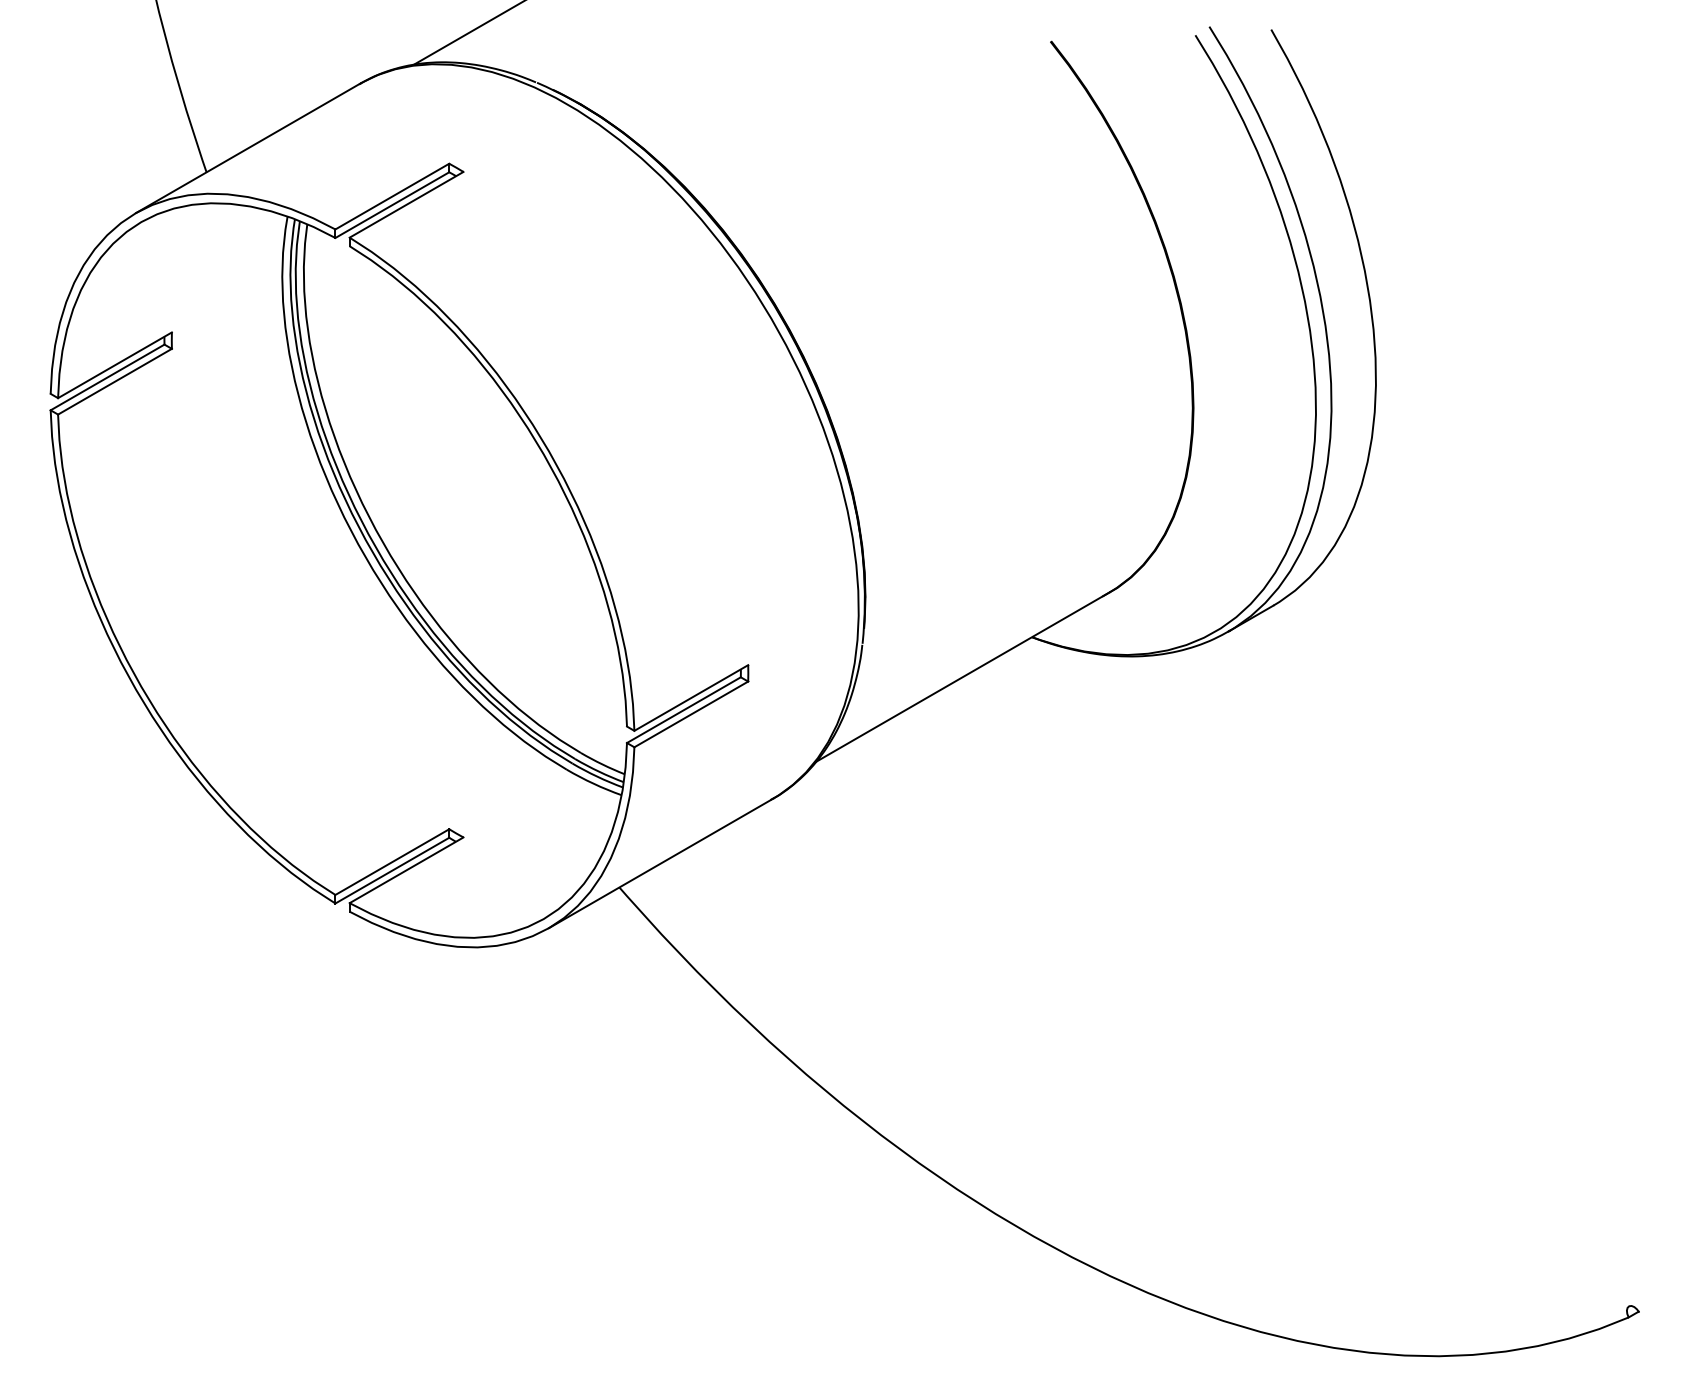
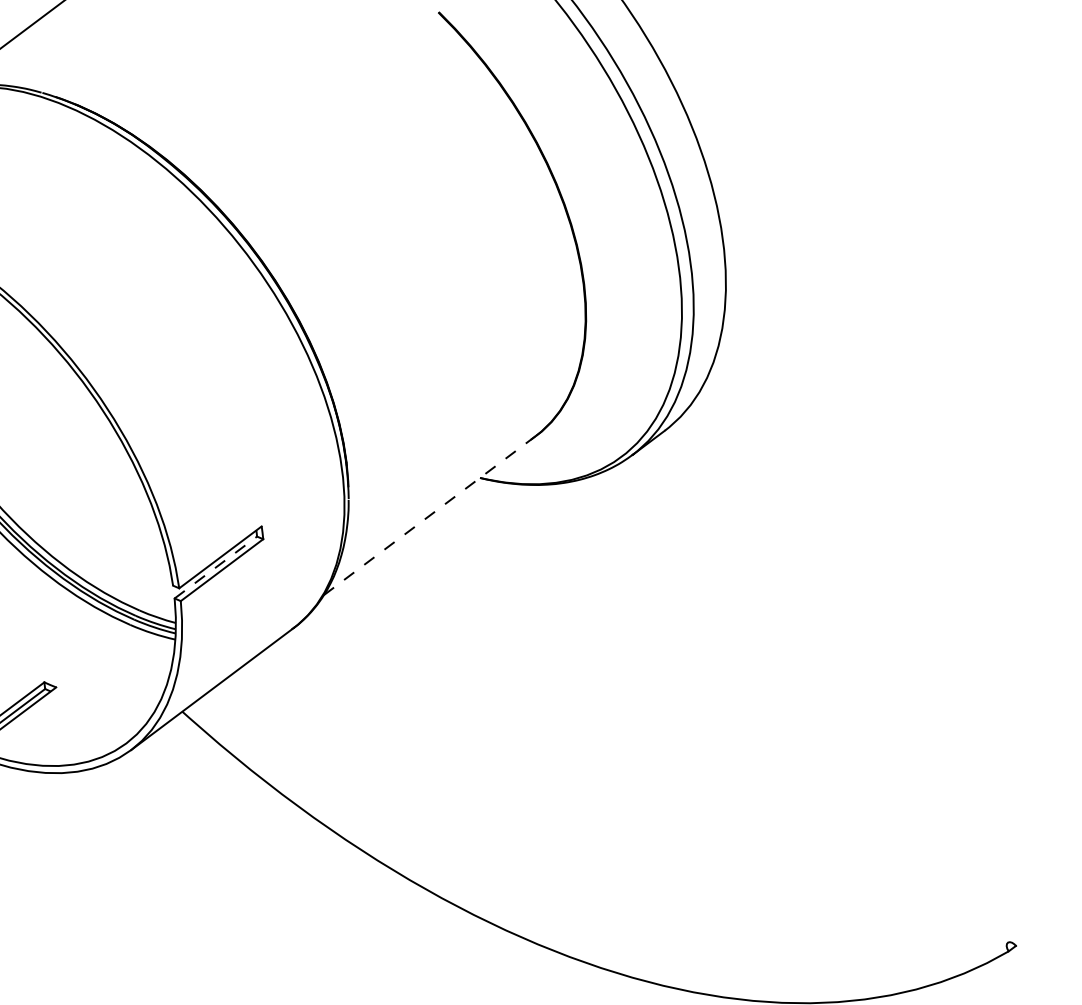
line: (963, 676) -> (430, 514), solid -> dashed
line: (683, 710) -> (215, 567), solid -> dashed

